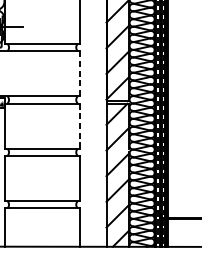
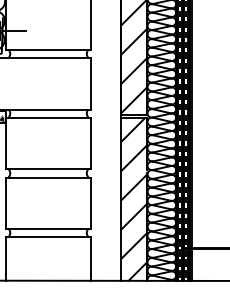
line: (80, 73) -> (91, 83), dashed -> solid
line: (80, 126) -> (91, 143), dashed -> solid

